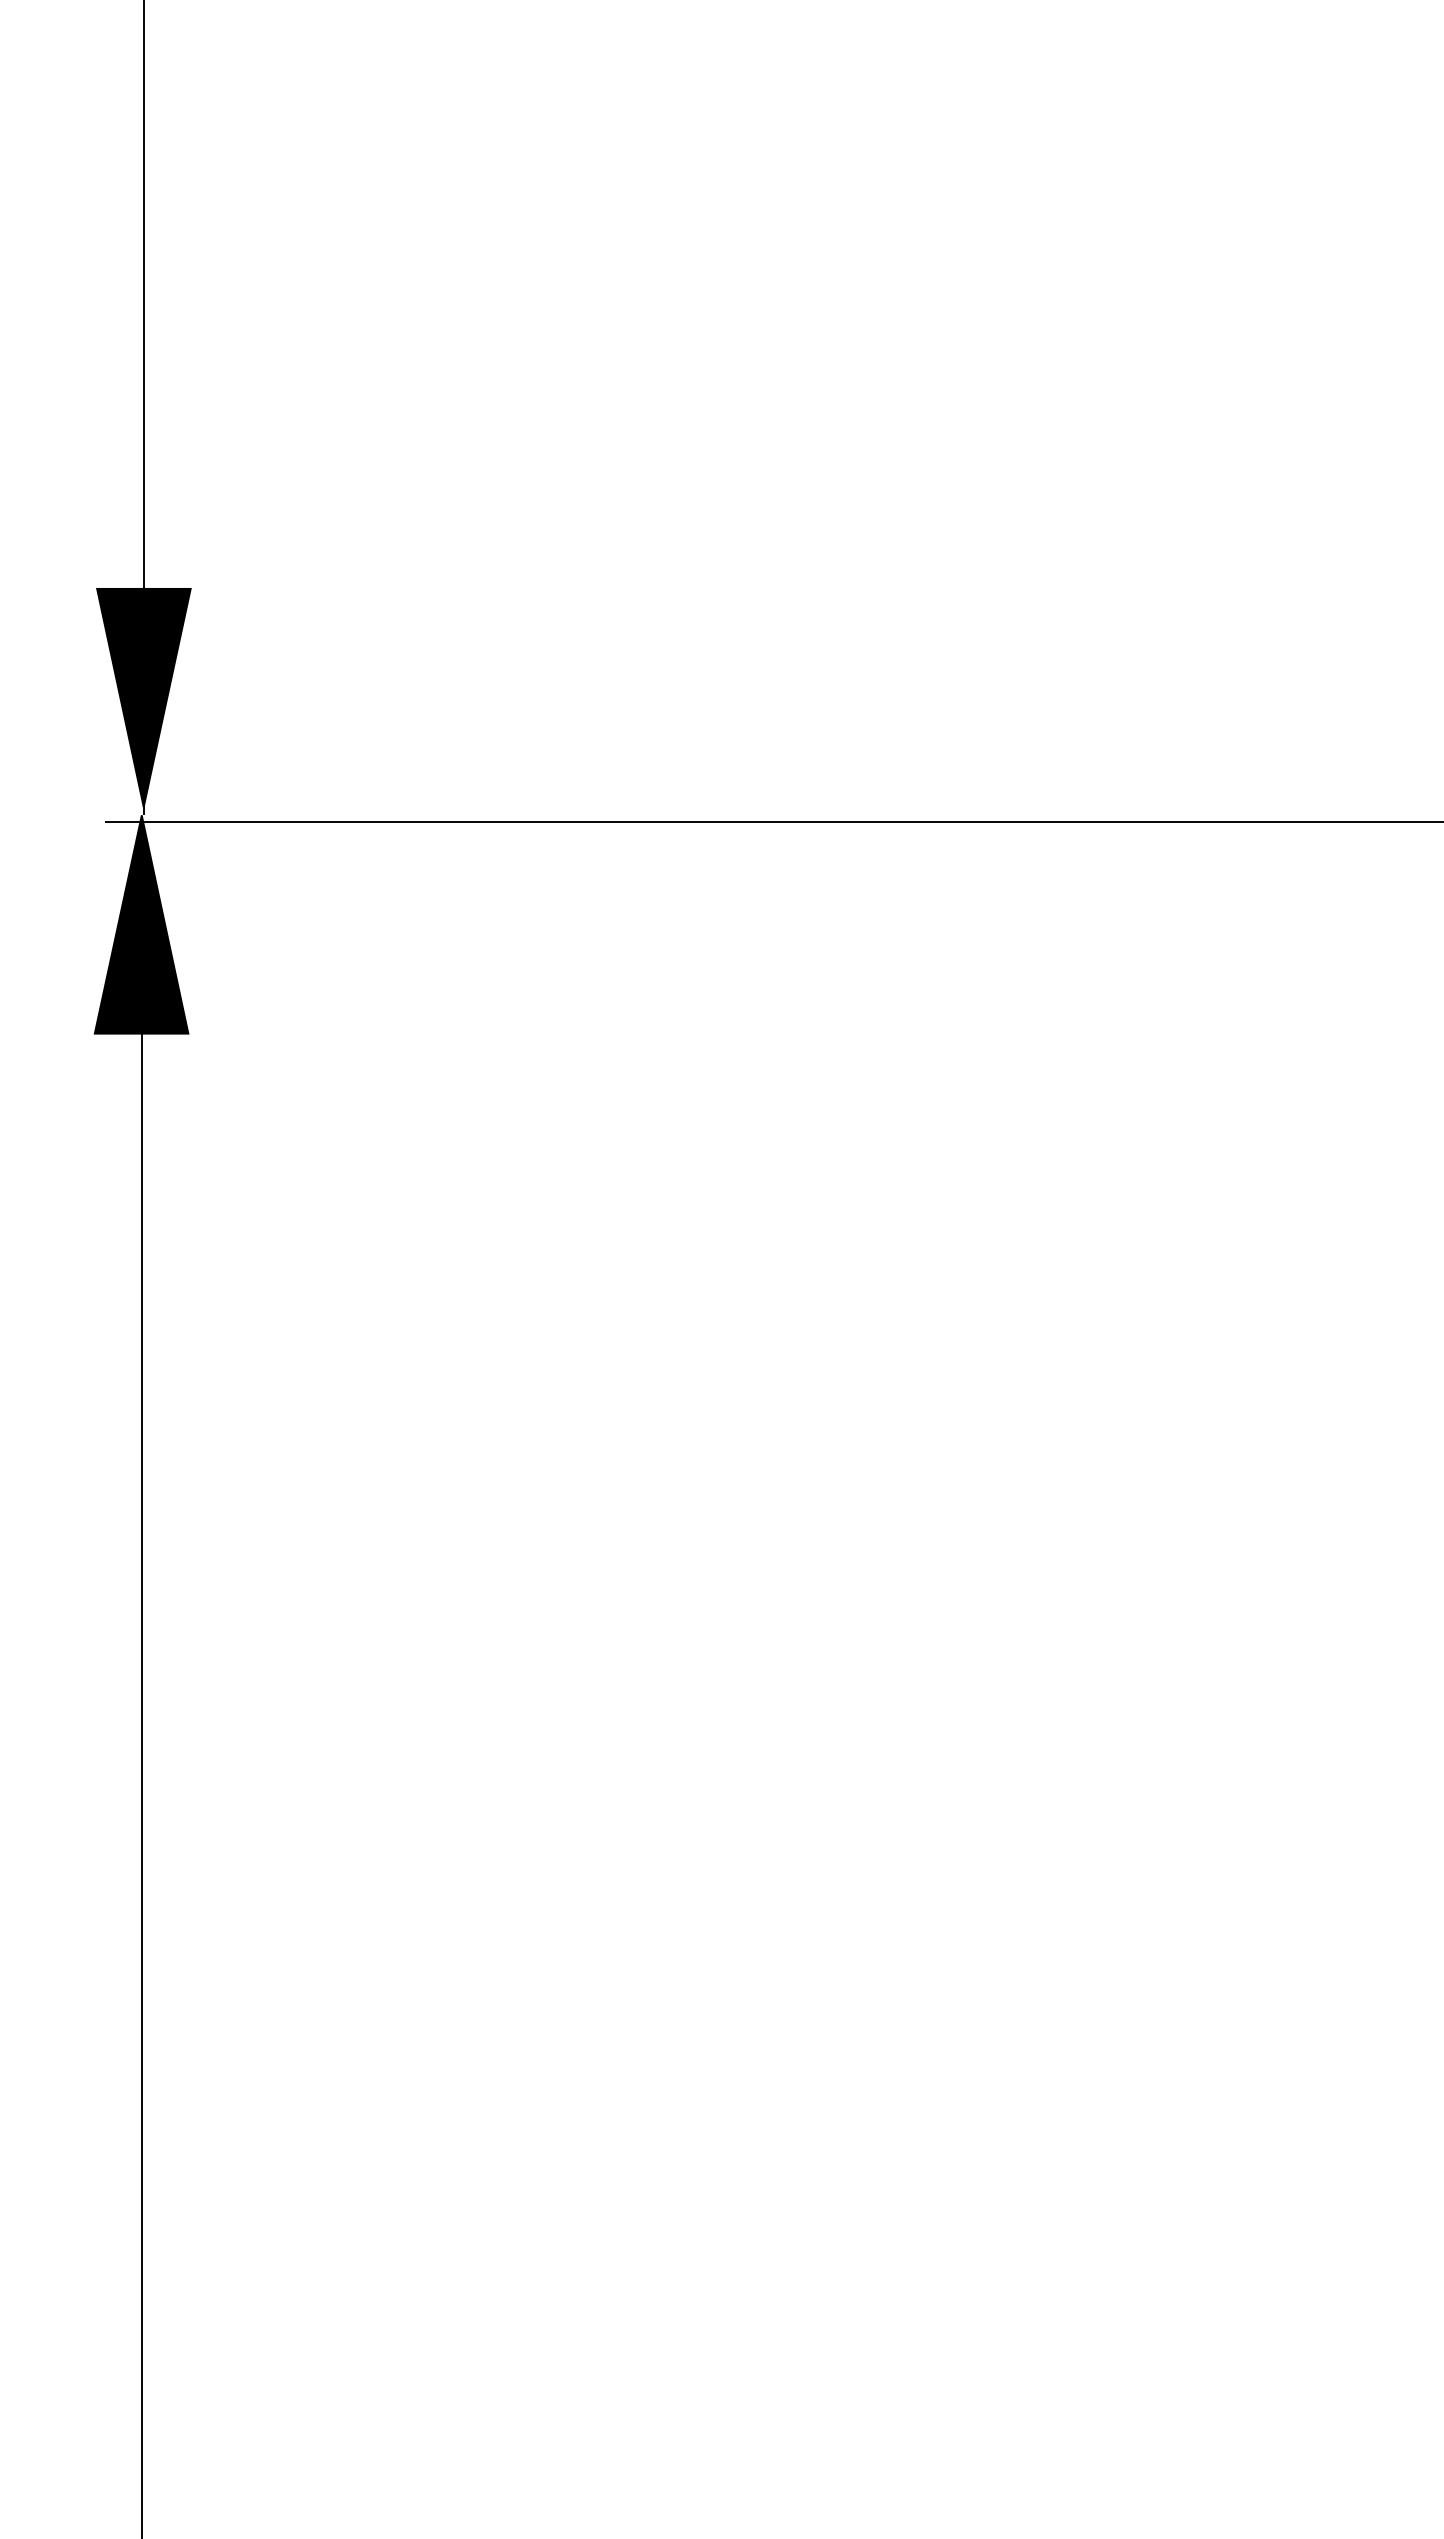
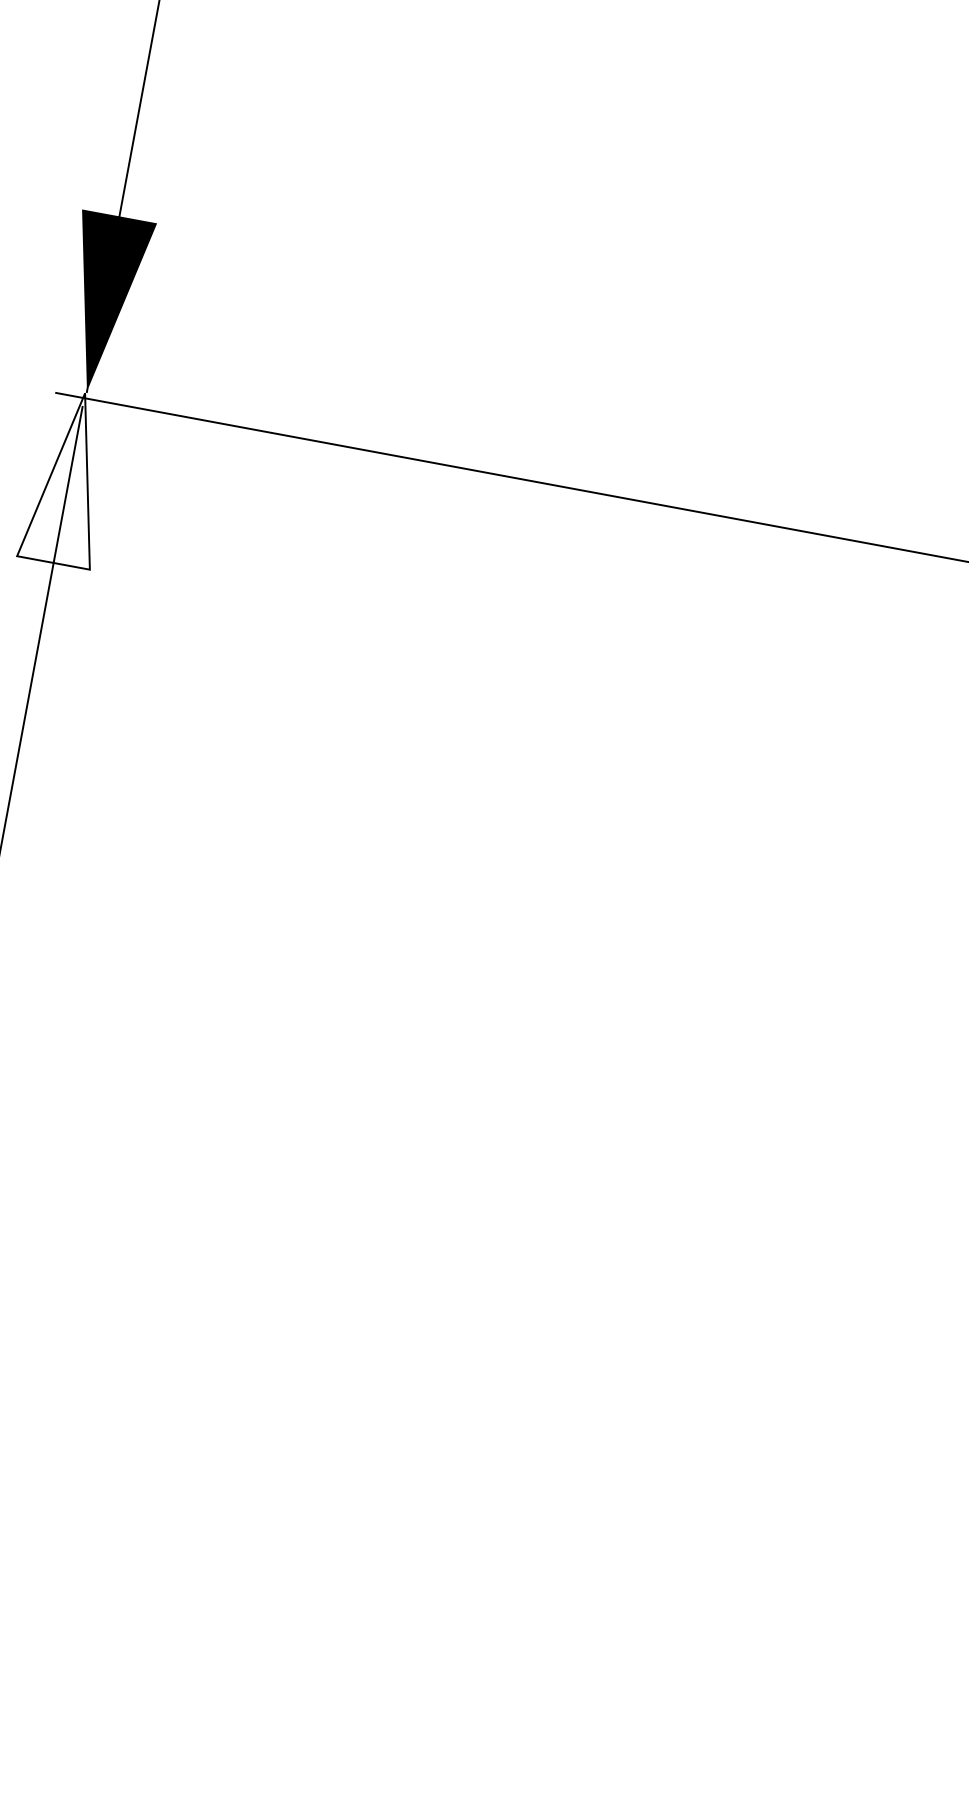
fill: (141, 924) -> (69, 478), removed

